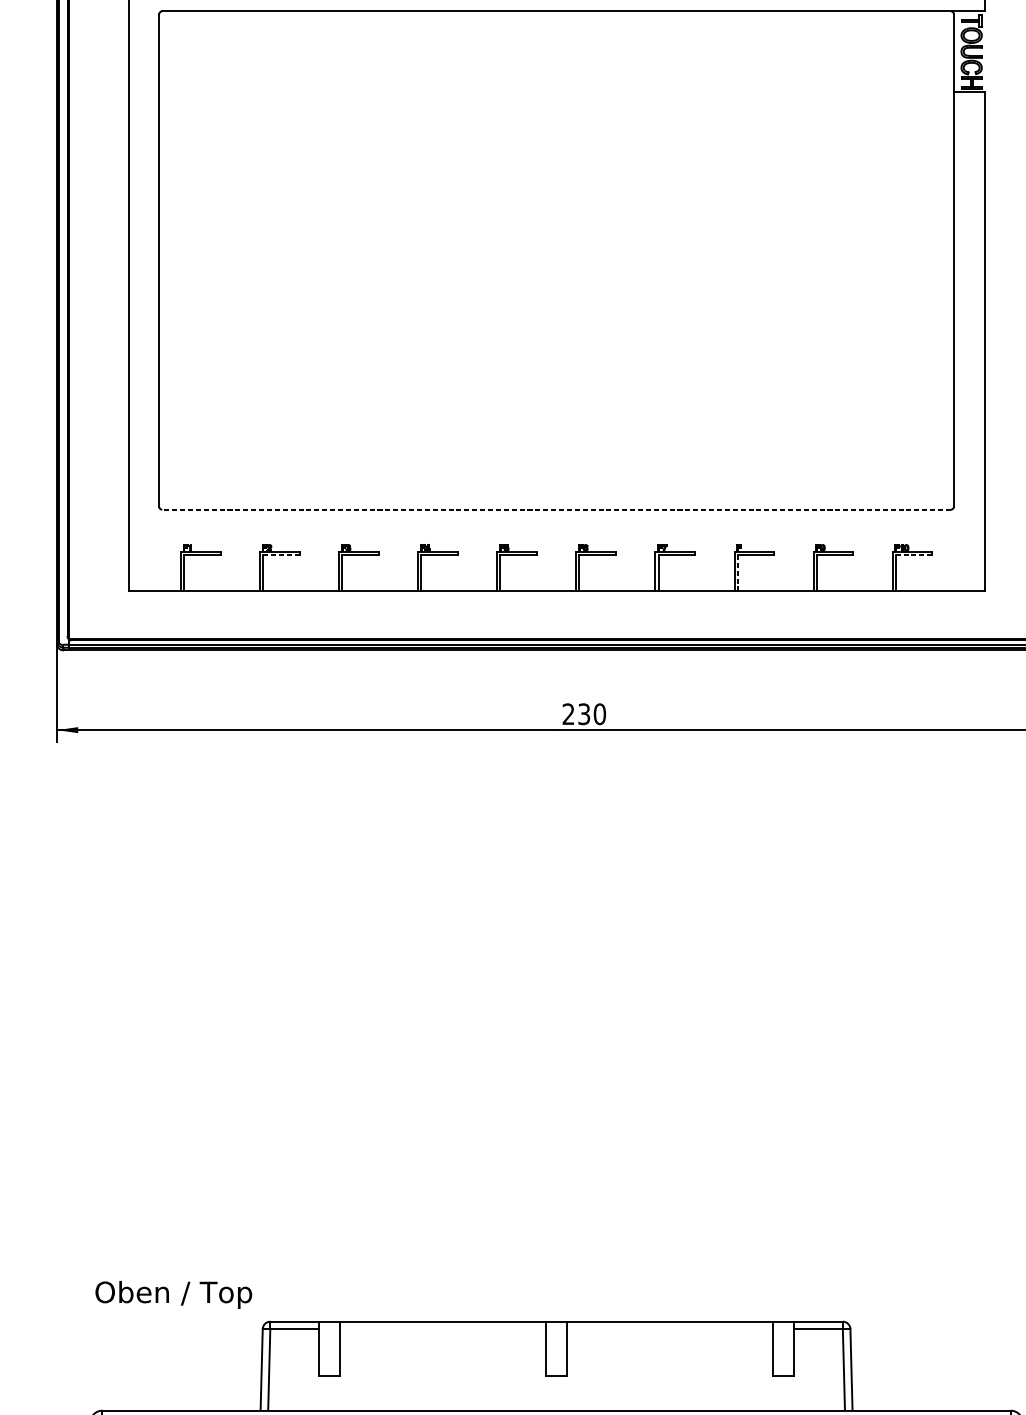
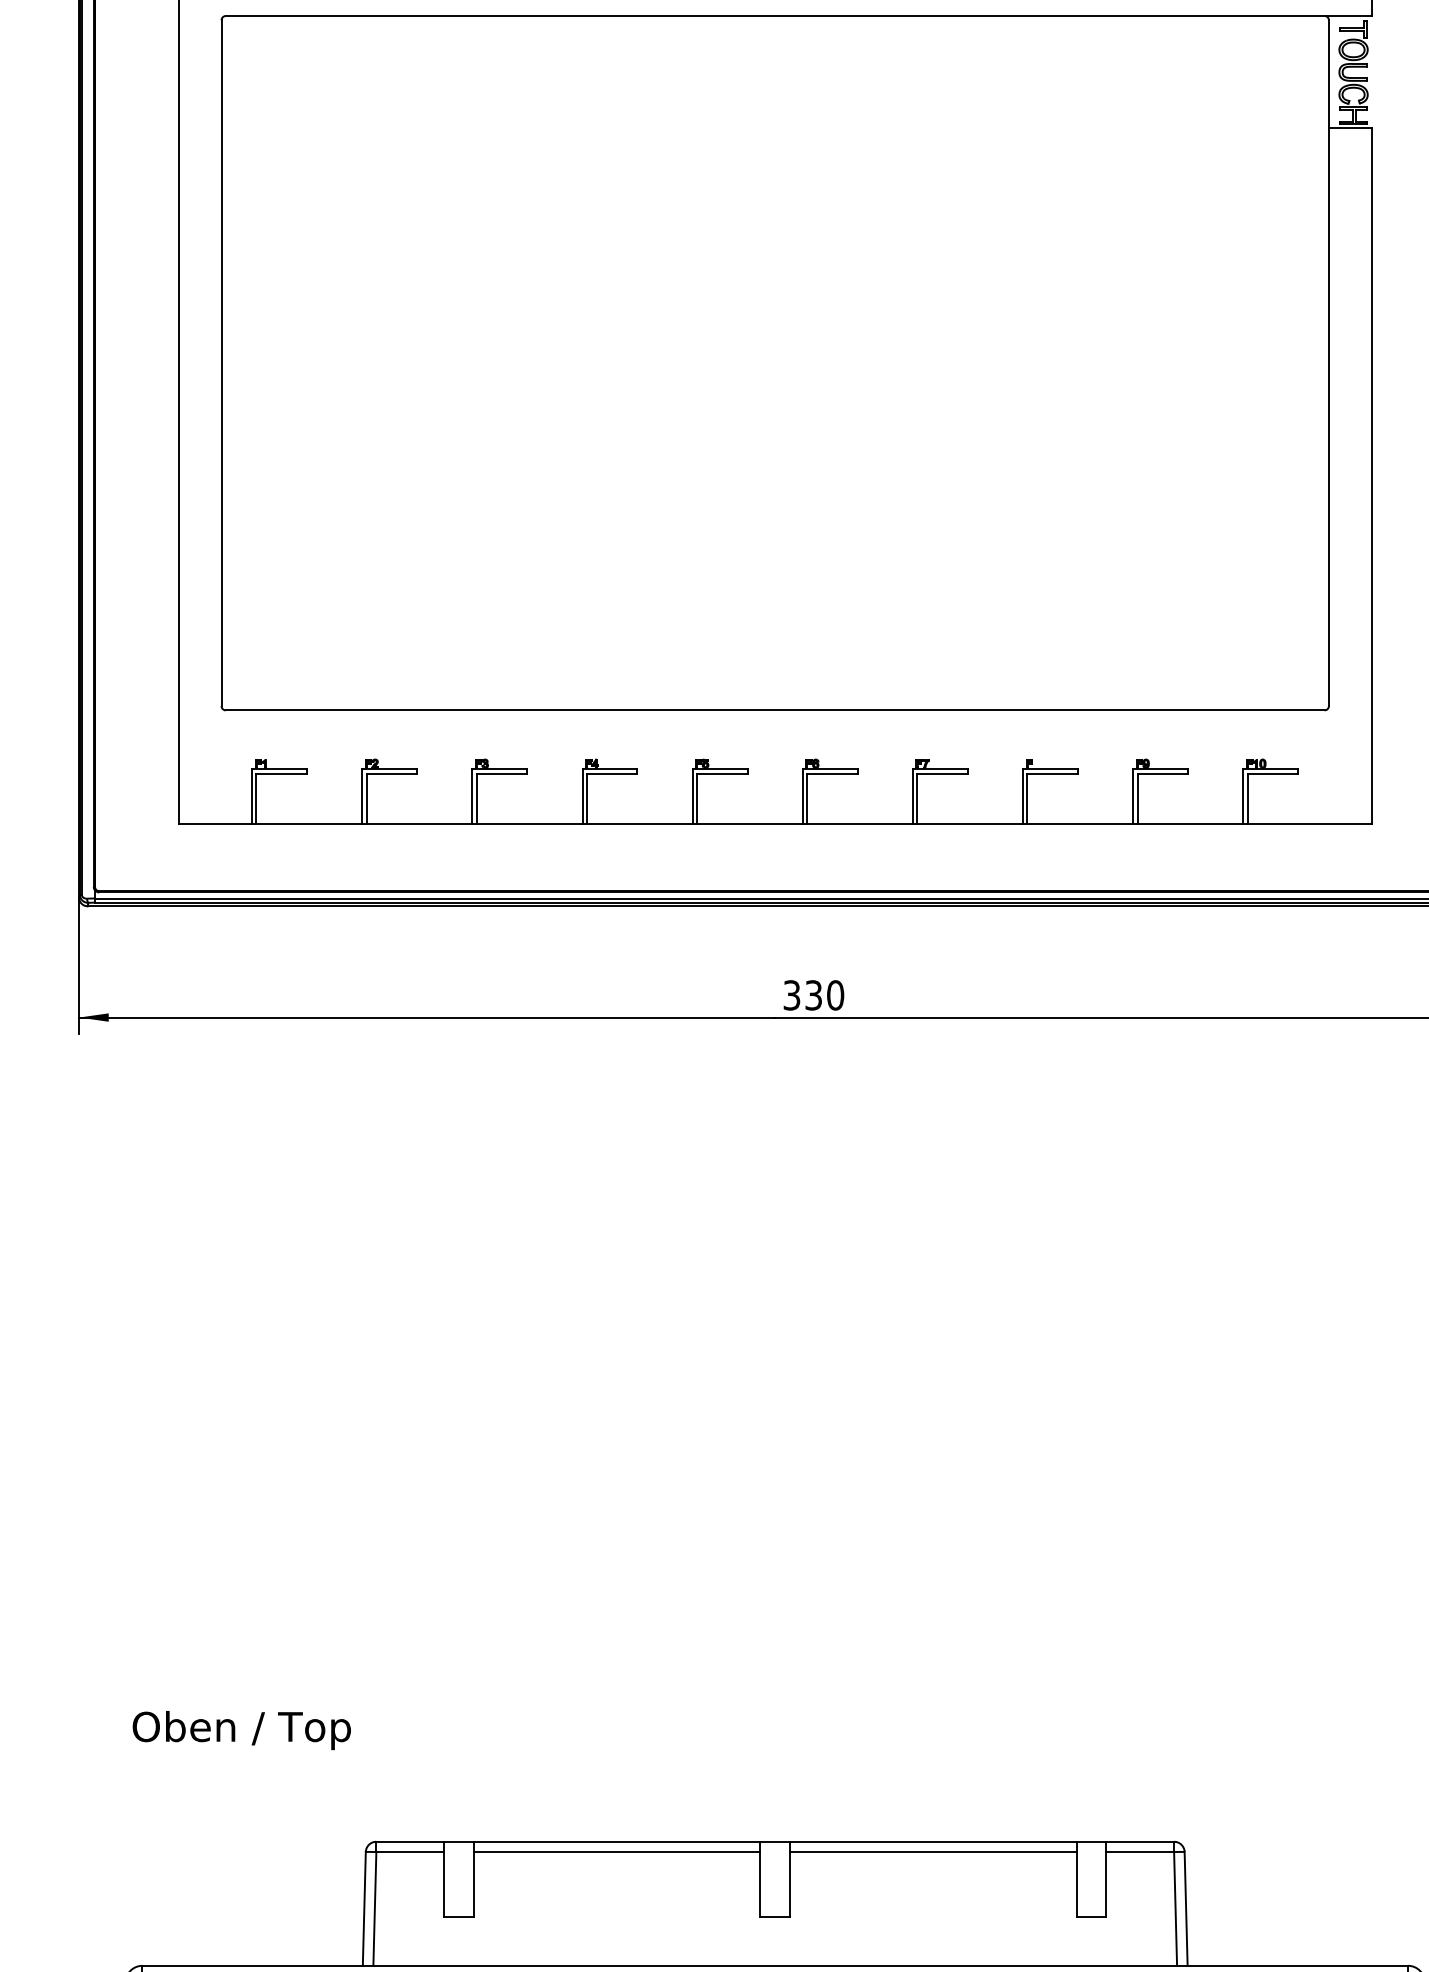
line: (556, 509) -> (774, 710), dashed -> solid
line: (281, 554) -> (392, 773), dashed -> solid
line: (914, 554) -> (1273, 773), dashed -> solid
line: (737, 572) -> (1027, 798), dashed -> solid
text: (568, 714) -> (791, 995), 230 -> 330
text: (173, 1294) -> (241, 1730), moved
line: (442, 1329) -> (616, 1852), added
line: (670, 1329) -> (933, 1852), added

